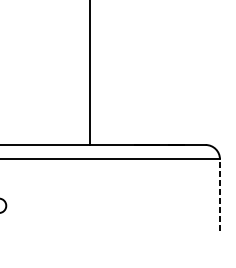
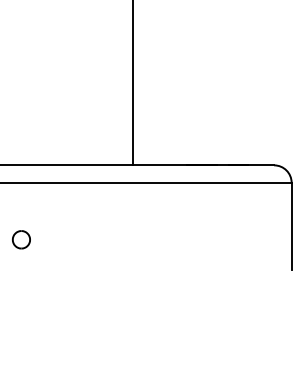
line: (219, 194) -> (291, 226), dashed -> solid

